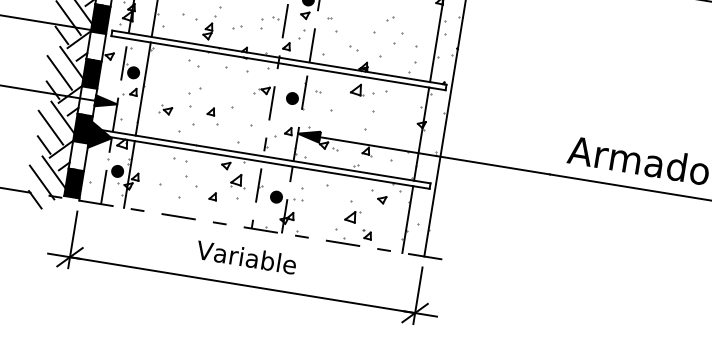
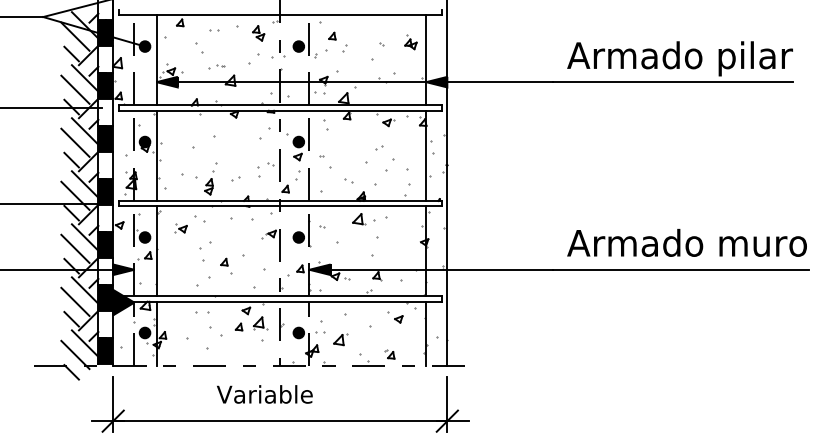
part: (165, 109) -> (180, 228), moved
part: (212, 195) -> (238, 326), moved
part: (352, 216) -> (340, 339), moved
text: (246, 257) -> (264, 394), moved

